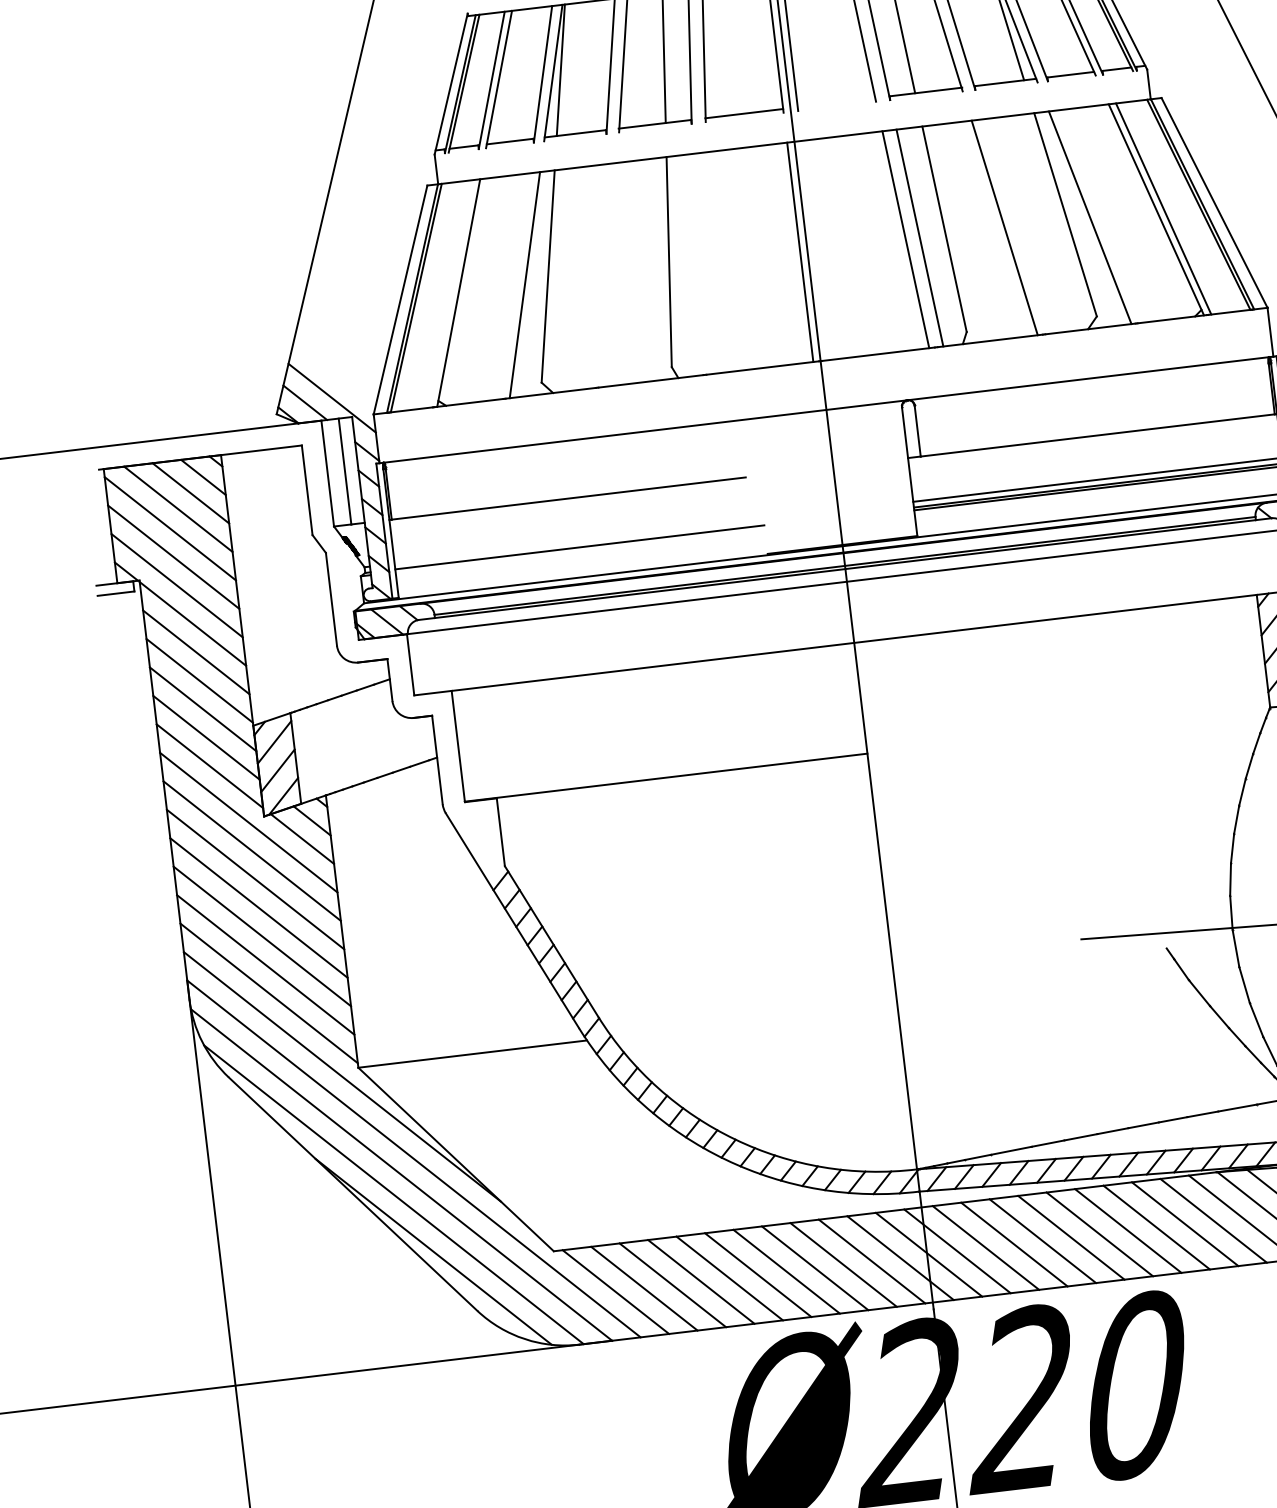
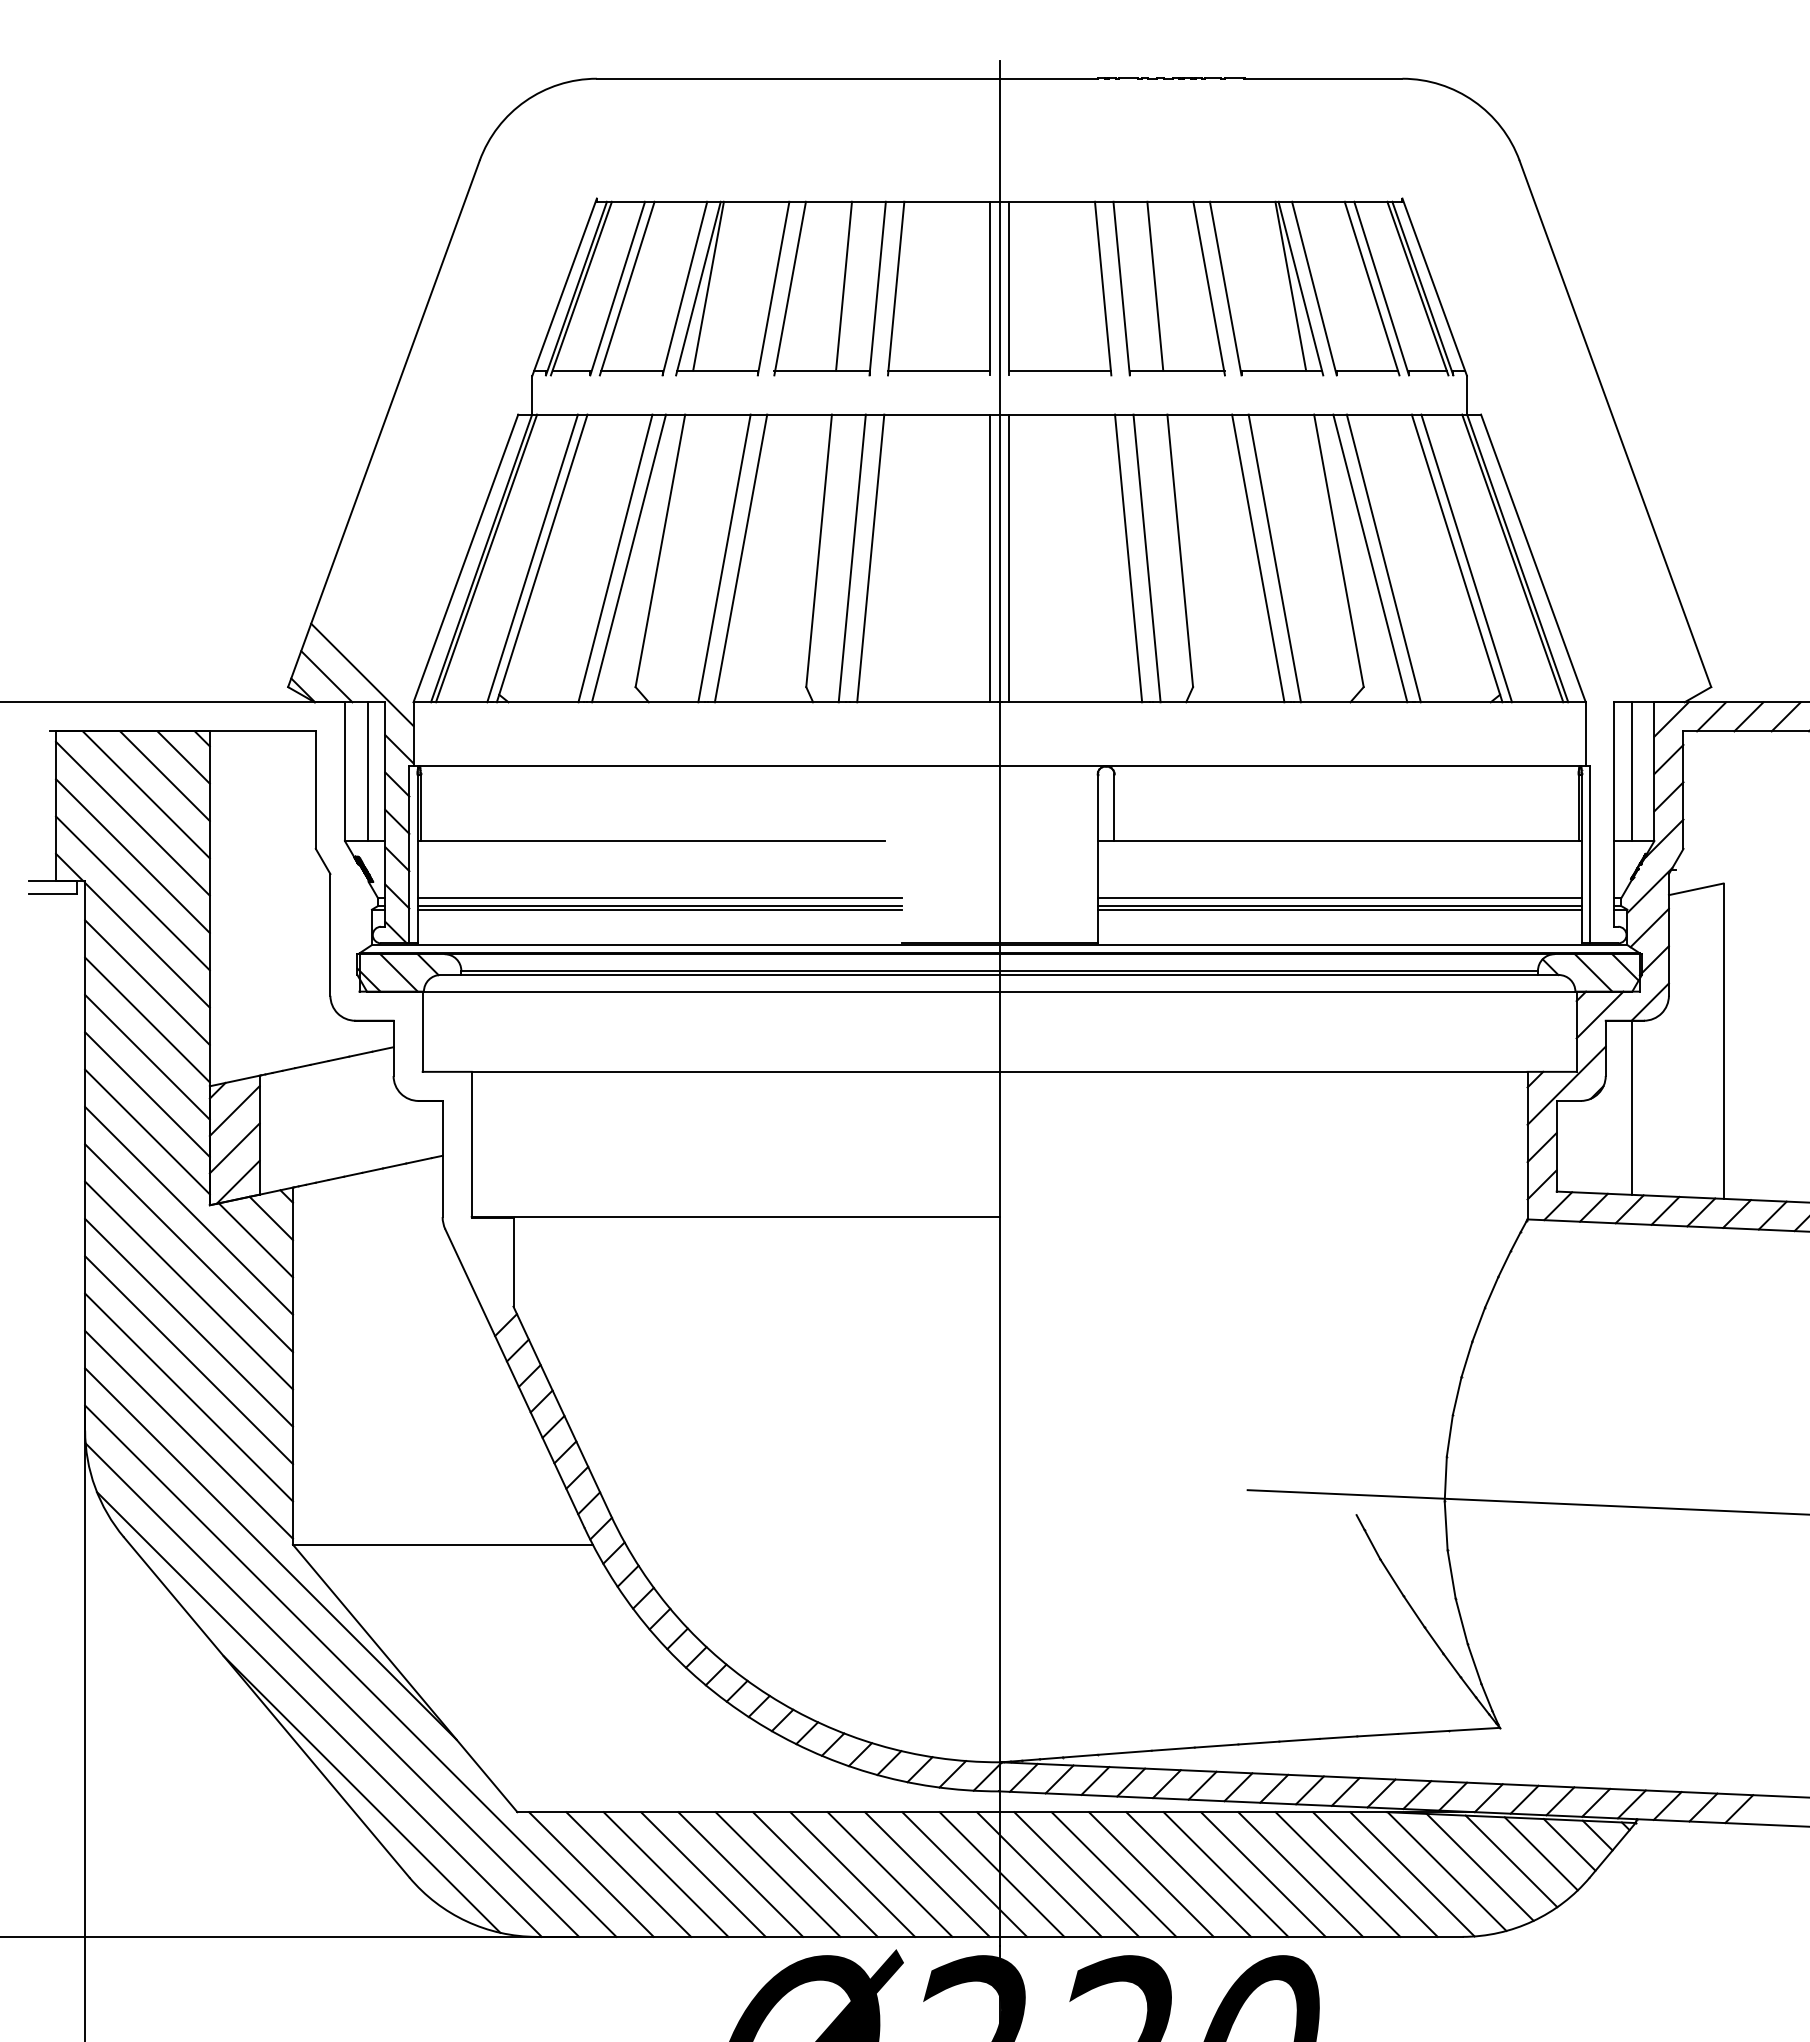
line: (836, 102) -> (1060, 370), added
line: (1100, 216) -> (1383, 558), added
line: (1017, 226) -> (1274, 558), added
line: (815, 250) -> (1009, 558), added
line: (709, 263) -> (870, 558), added
line: (694, 264) -> (851, 558), added
line: (609, 275) -> (740, 558), added
line: (597, 276) -> (724, 558), added
line: (514, 286) -> (615, 558), added
line: (451, 293) -> (532, 558), added
line: (579, 541) -> (659, 898), added
line: (580, 550) -> (659, 909), added

